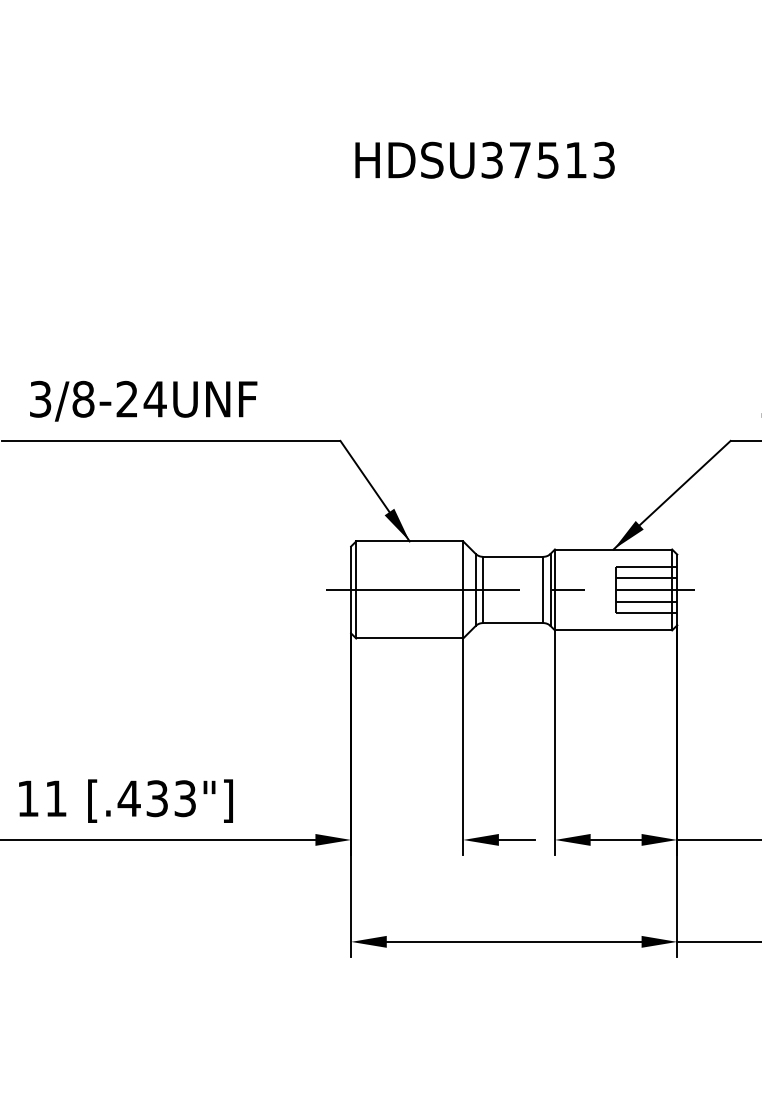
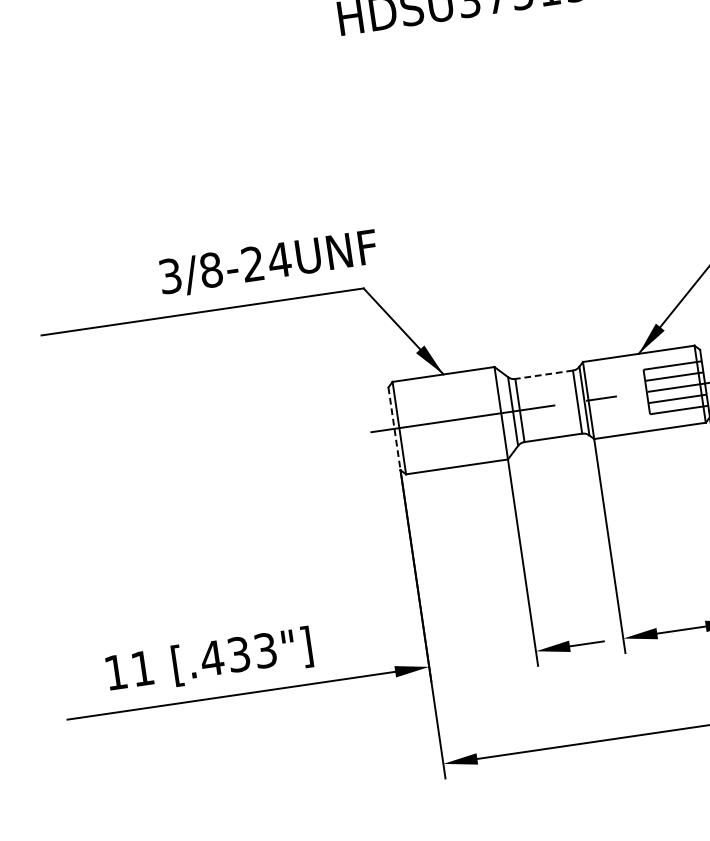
text: (143, 400) -> (268, 262), moved
line: (512, 556) -> (543, 374), solid -> dashed
line: (351, 590) -> (394, 429), solid -> dashed

